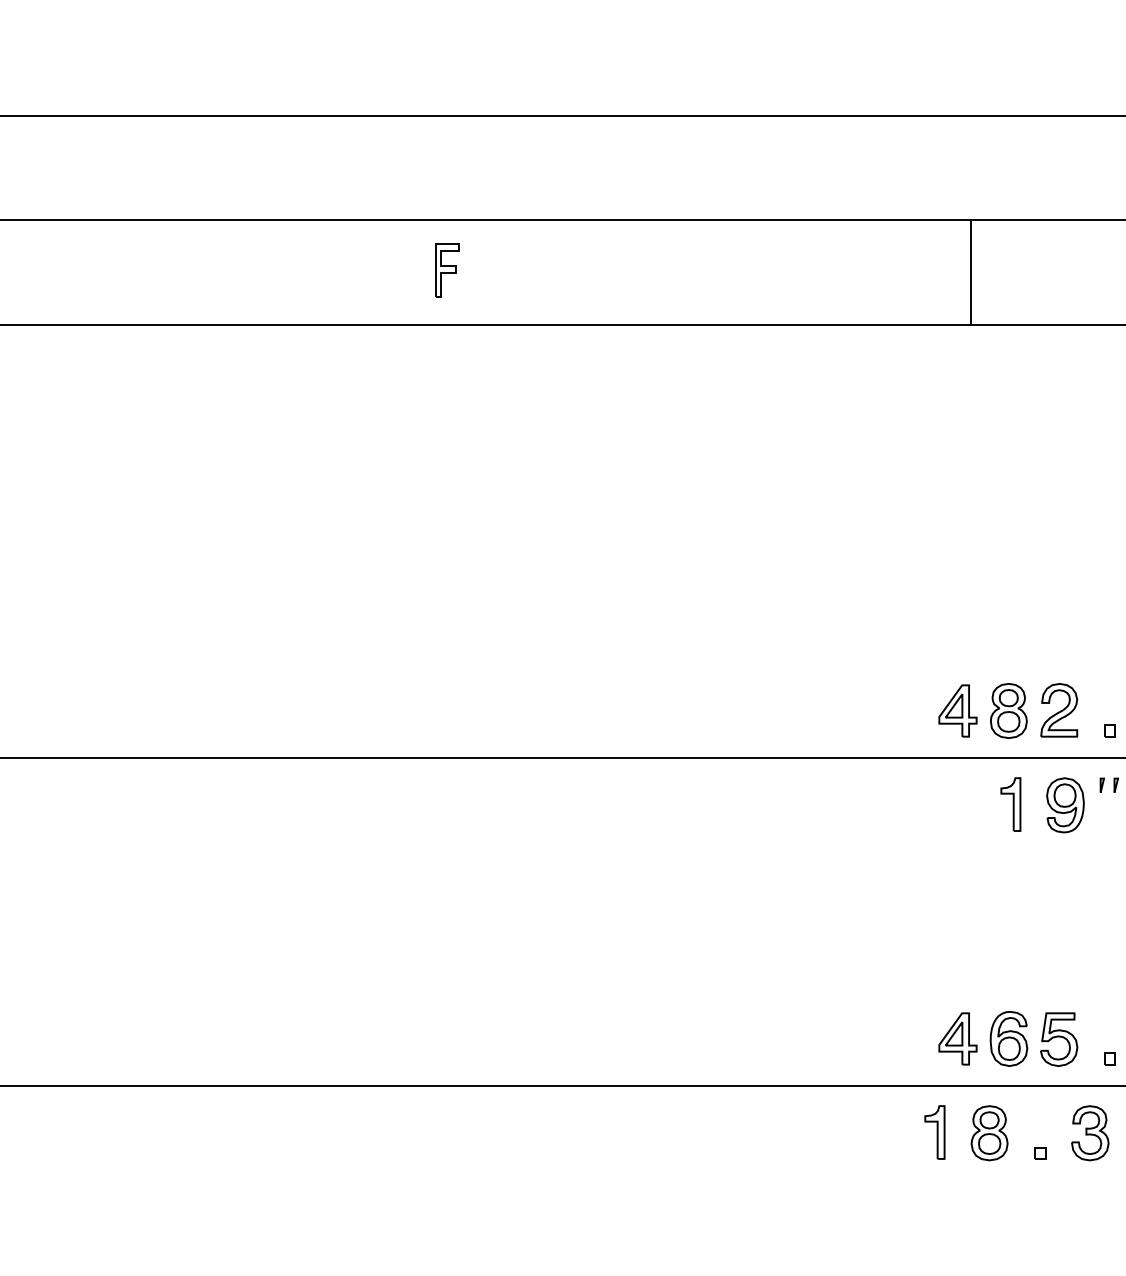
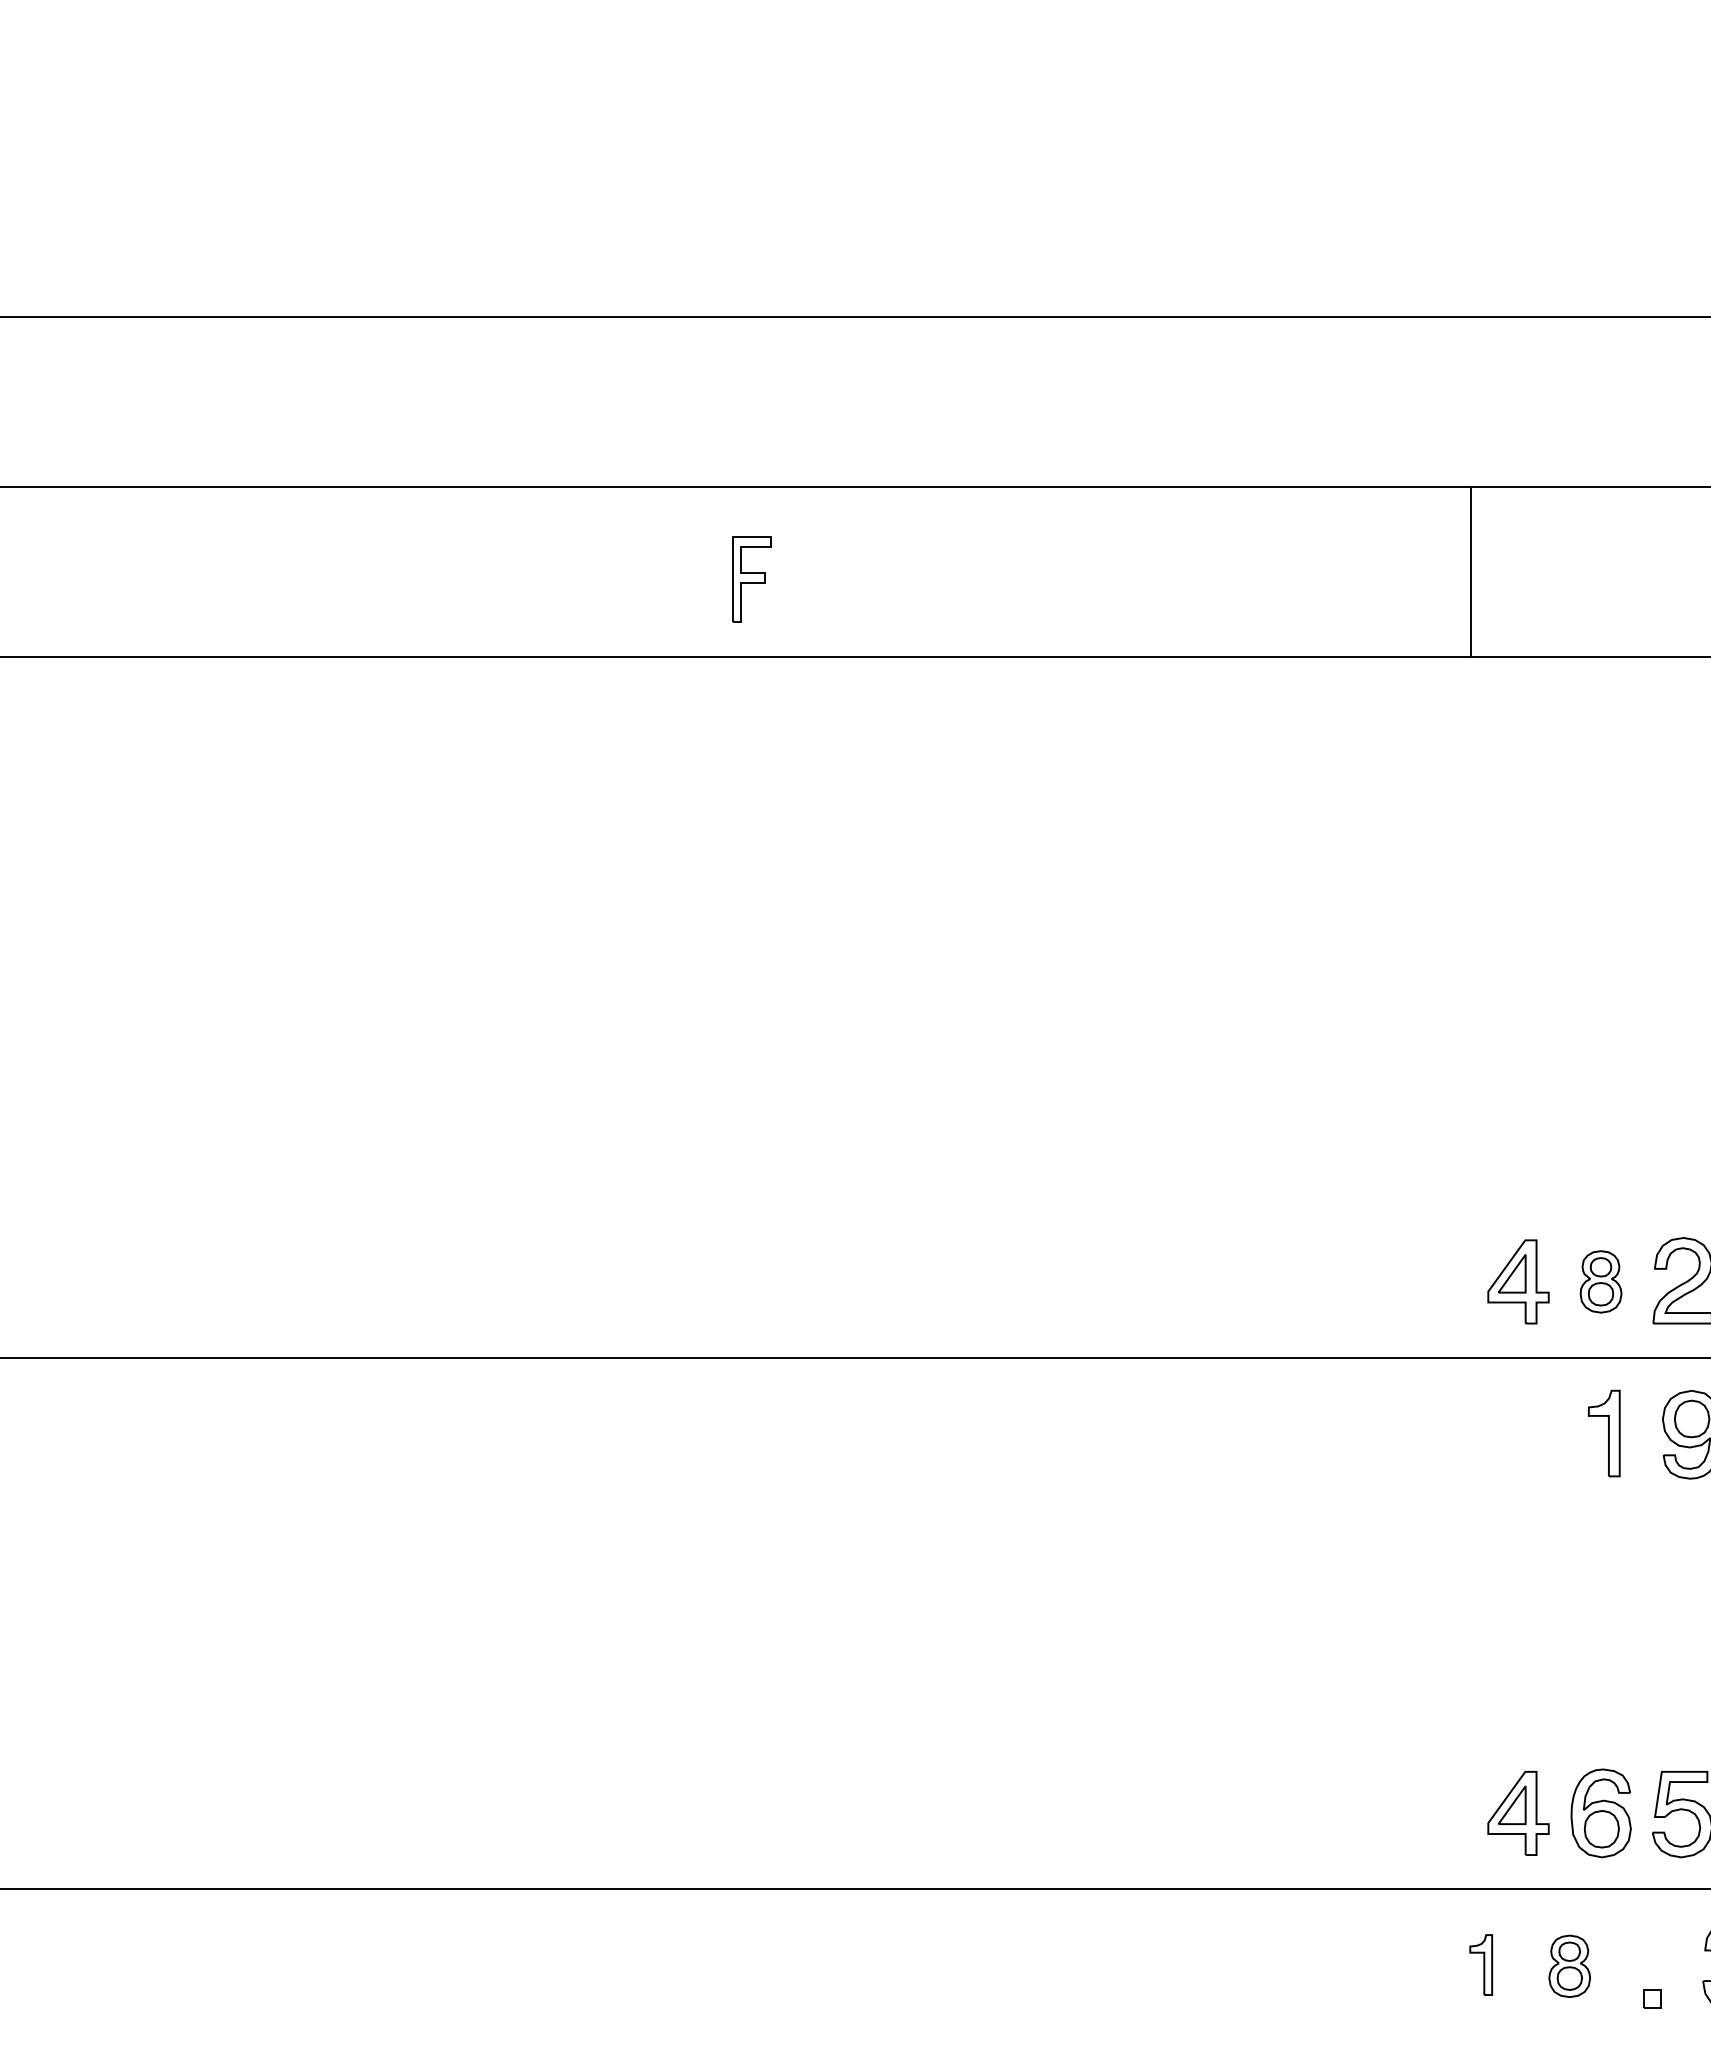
part: (447, 270) -> (751, 579), moved
line: (970, 272) -> (1470, 571), moved
part: (1008, 710) -> (1600, 1281), size x0.7
part: (934, 1132) -> (1480, 1965), size x0.7
part: (989, 1133) -> (1569, 1966), size x0.7

